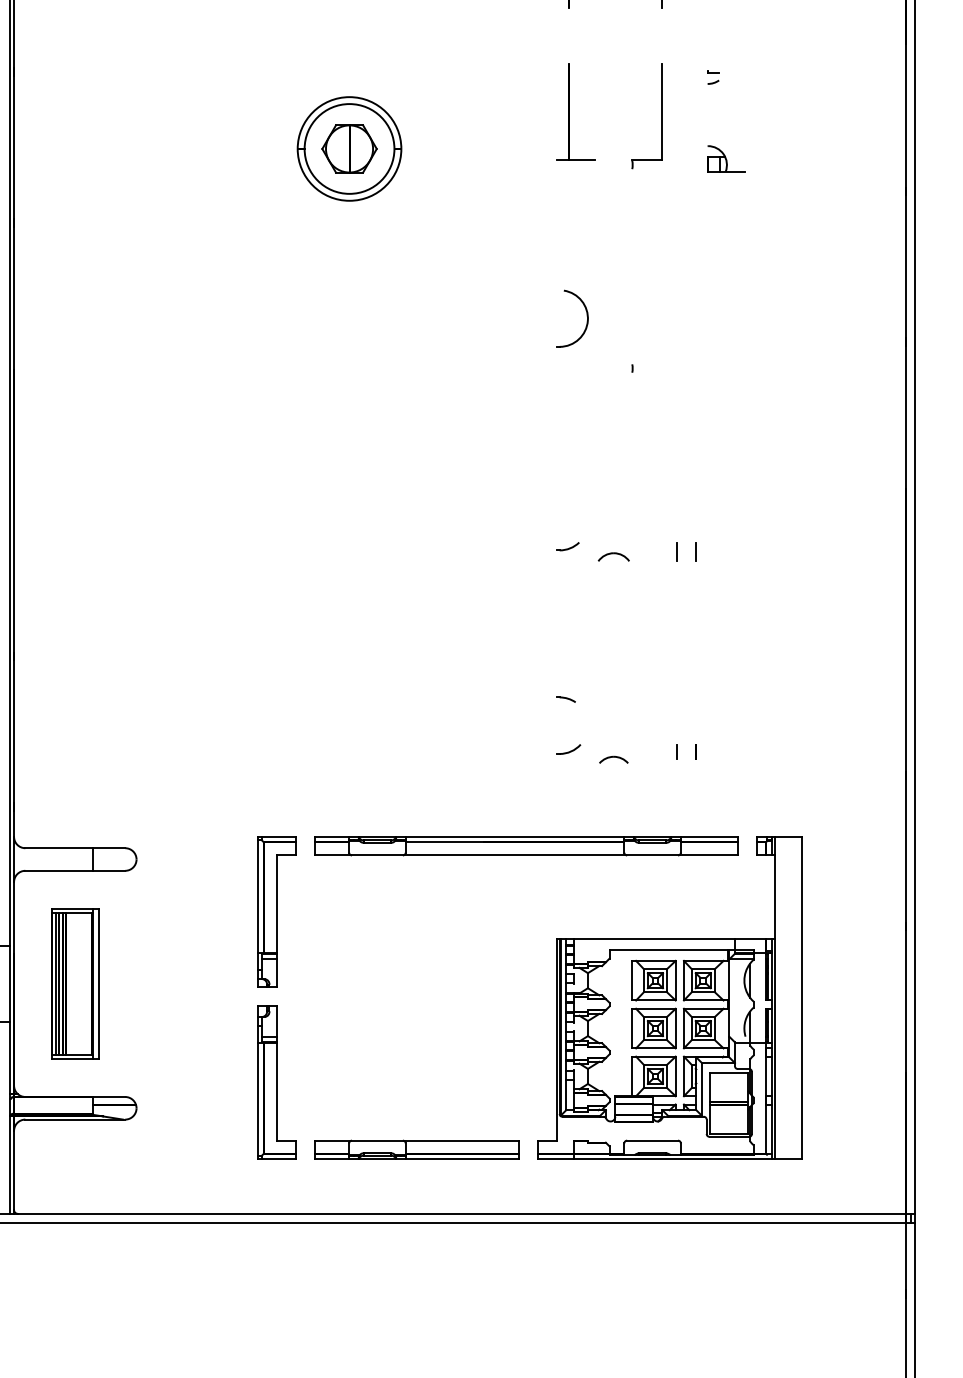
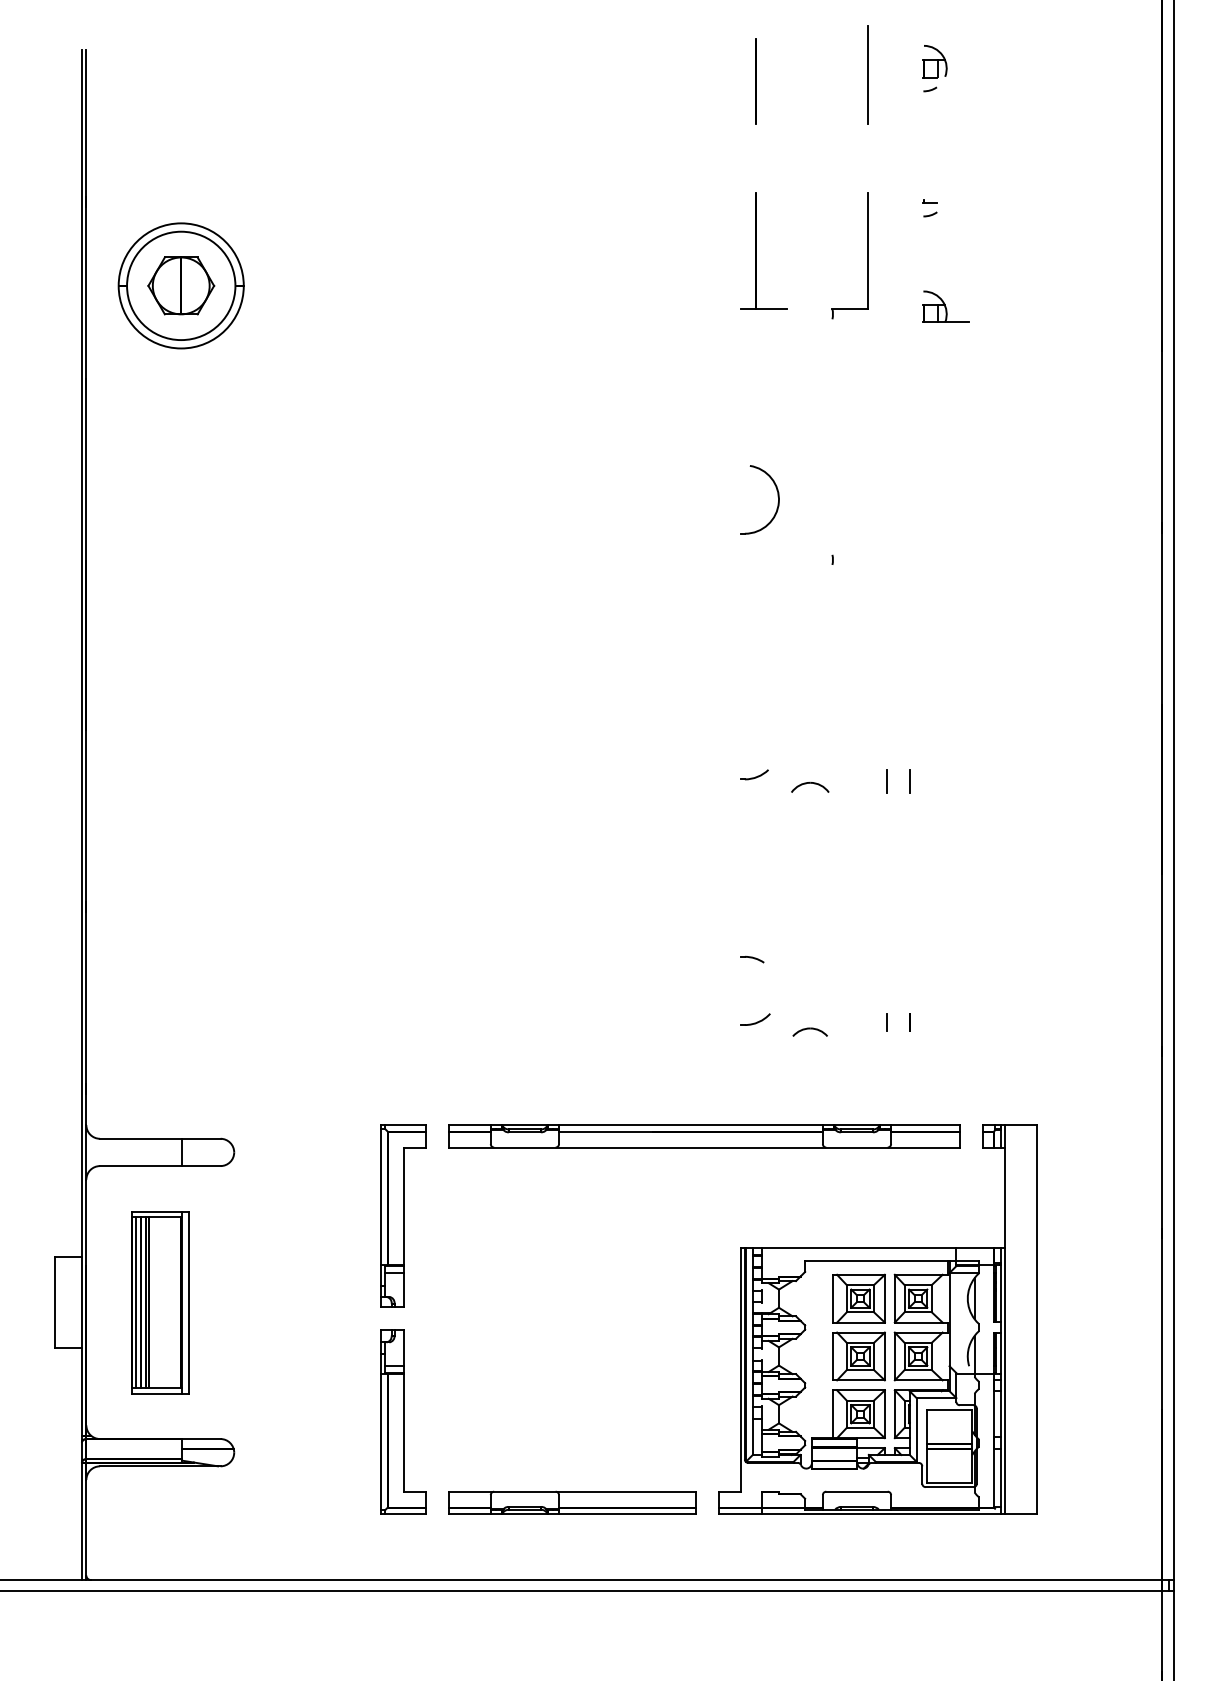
part: (348, 148) -> (180, 285), moved

